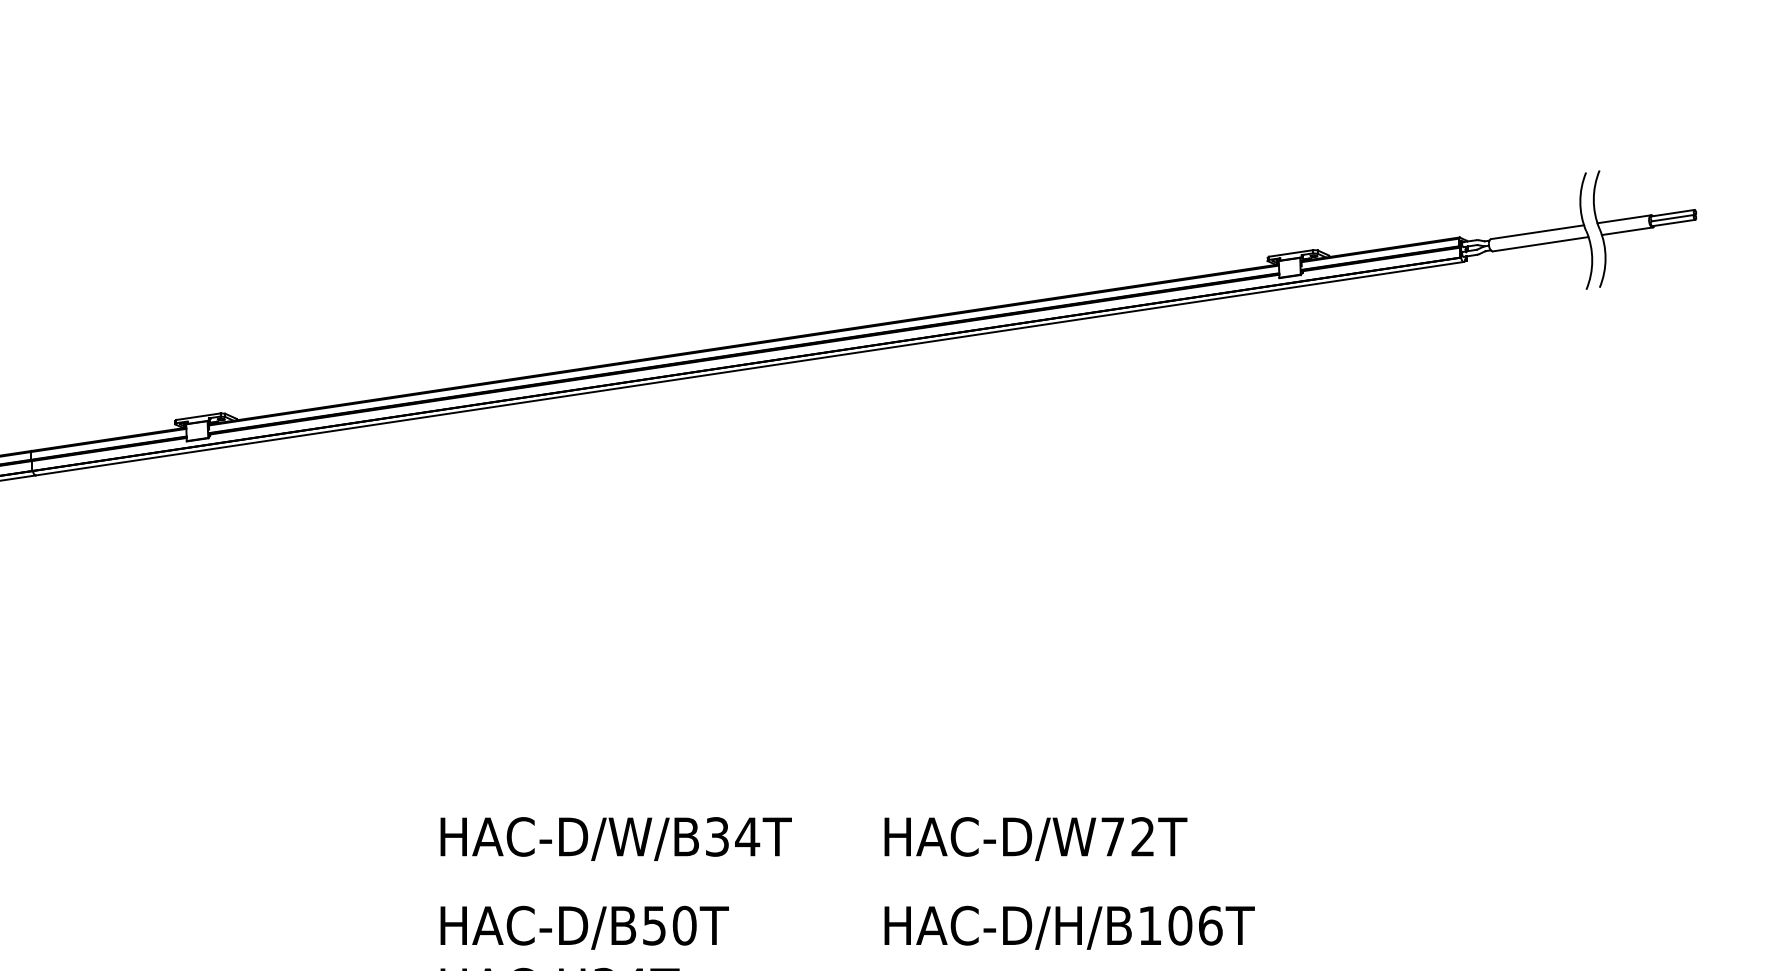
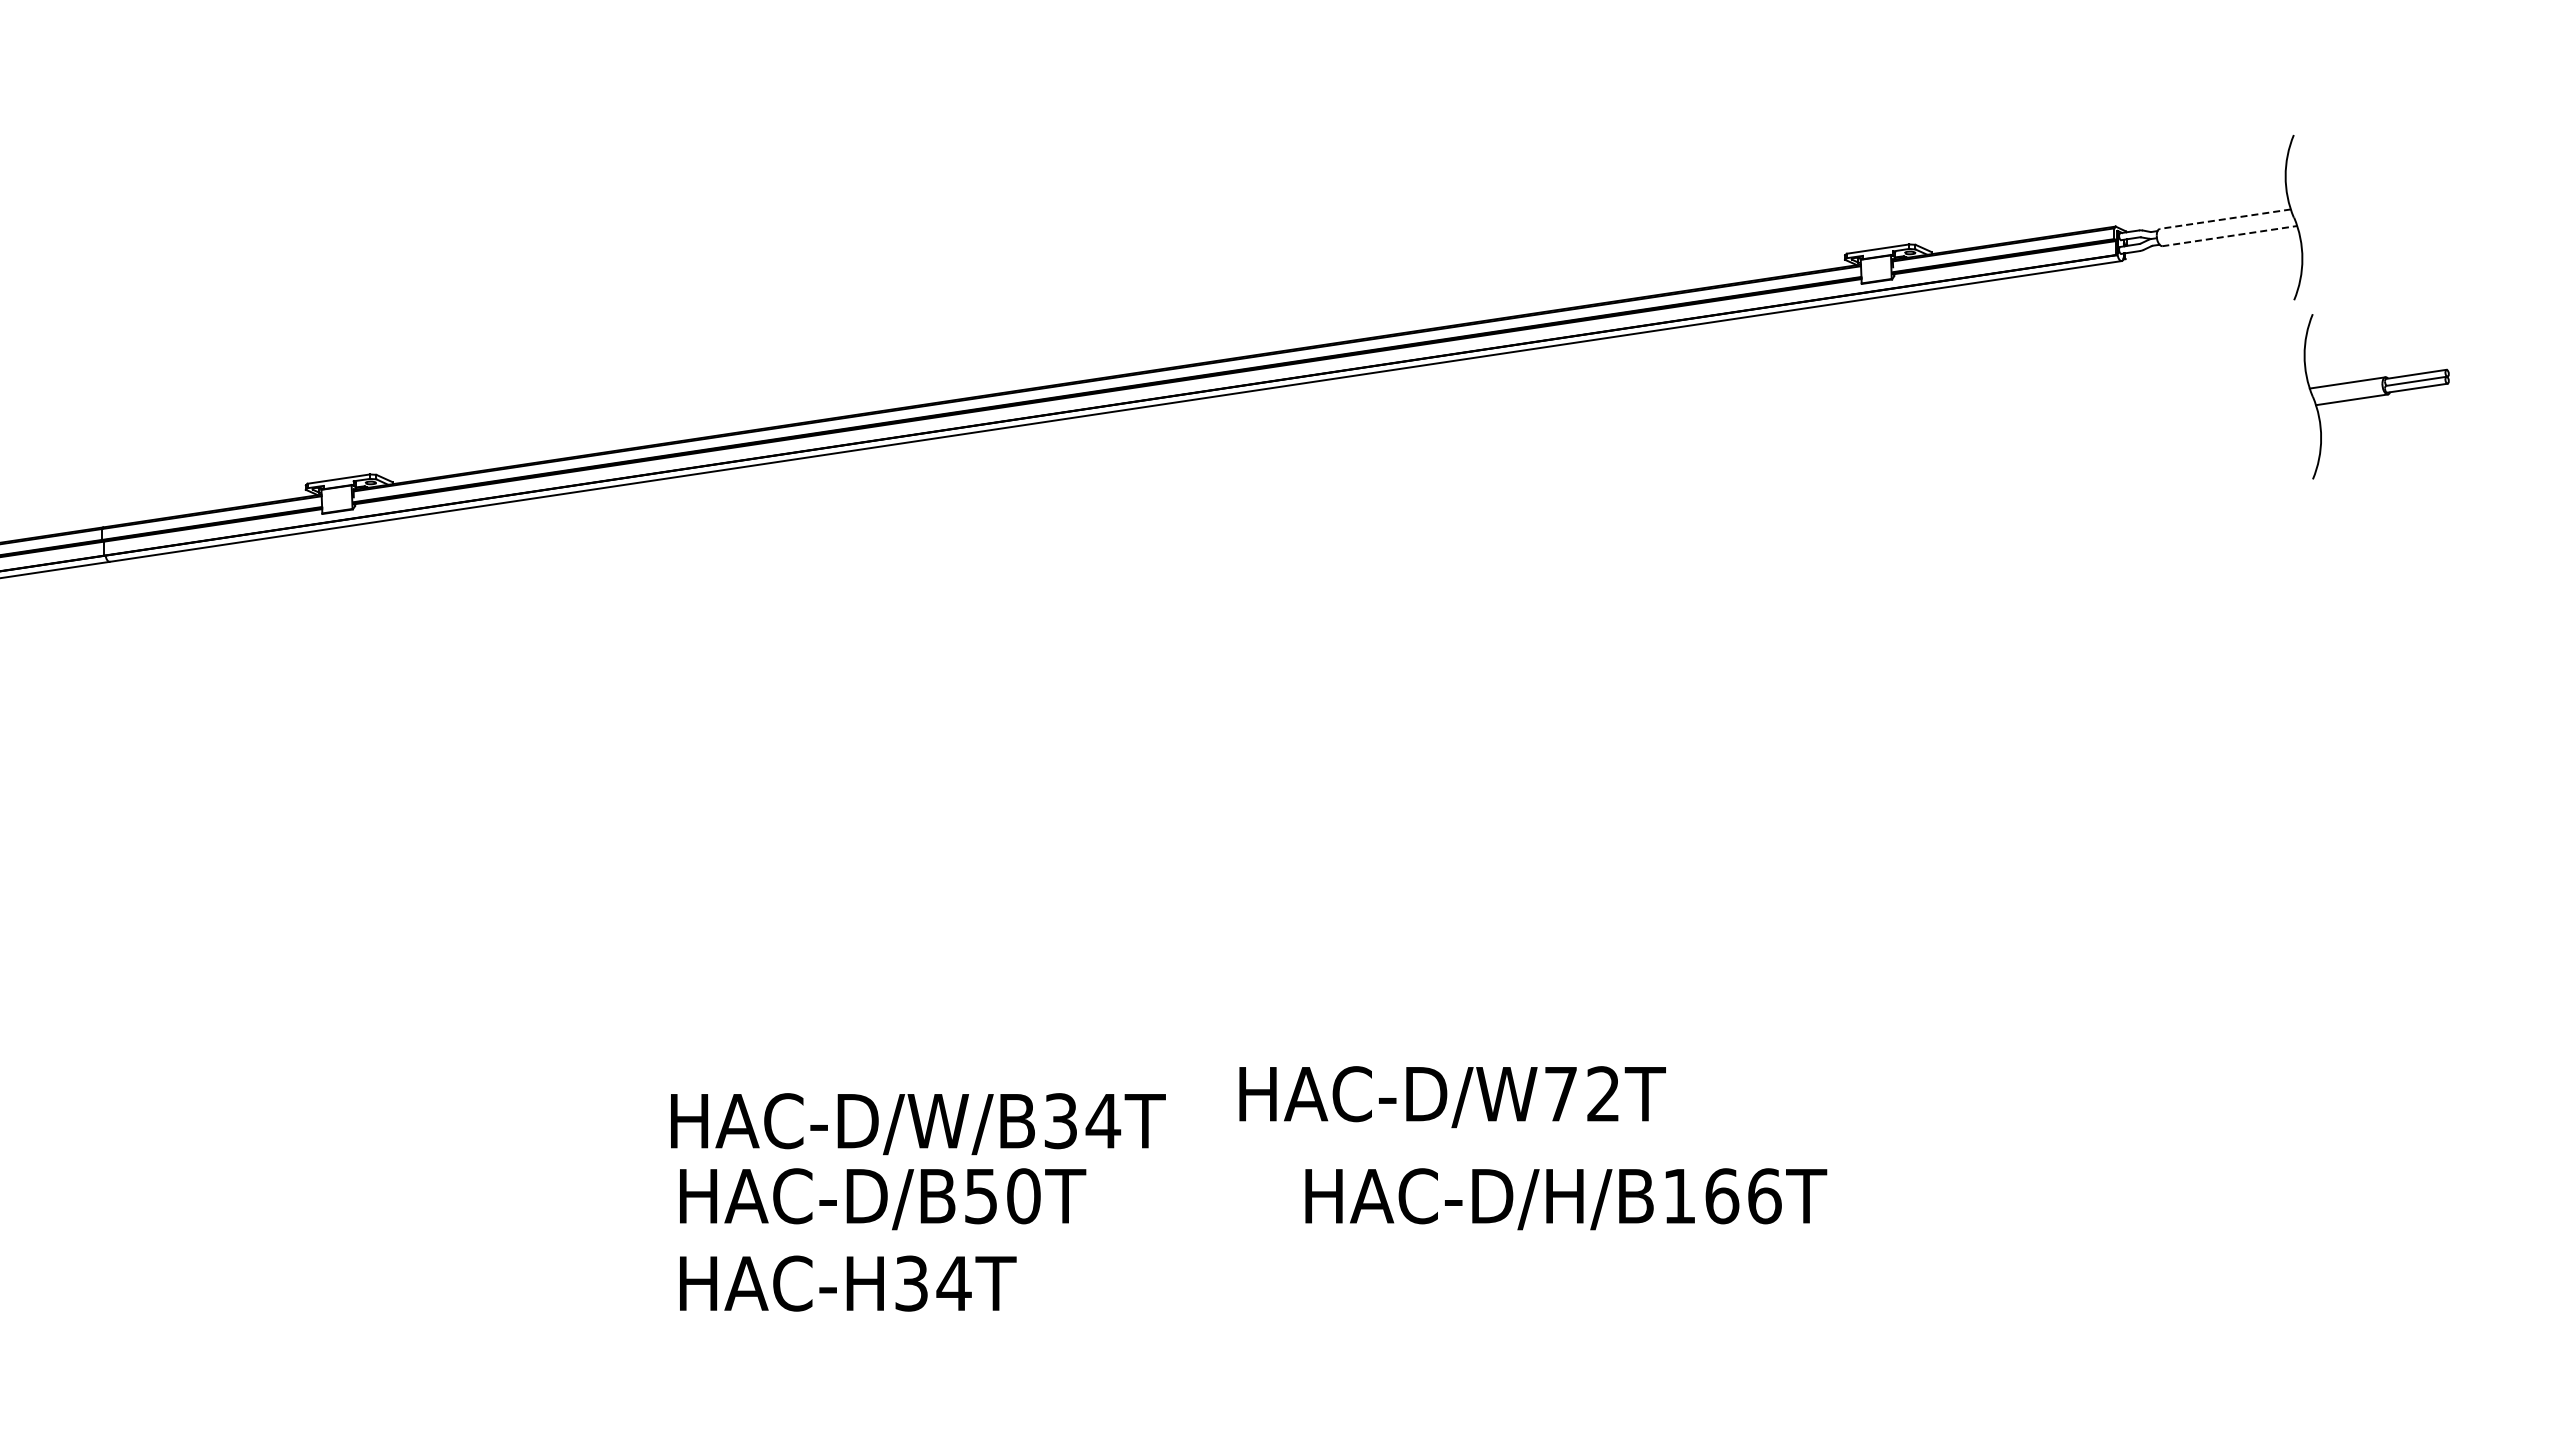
part: (1644, 228) -> (2376, 396), moved
line: (1536, 232) -> (2224, 219), solid -> dashed
line: (1541, 244) -> (2230, 236), solid -> dashed
text: (616, 839) -> (918, 1124), moved
text: (1035, 839) -> (1452, 1097), moved
text: (1180, 925) -> (1722, 1196), HAC-D/H/B106T -> HAC-D/H/B166T

